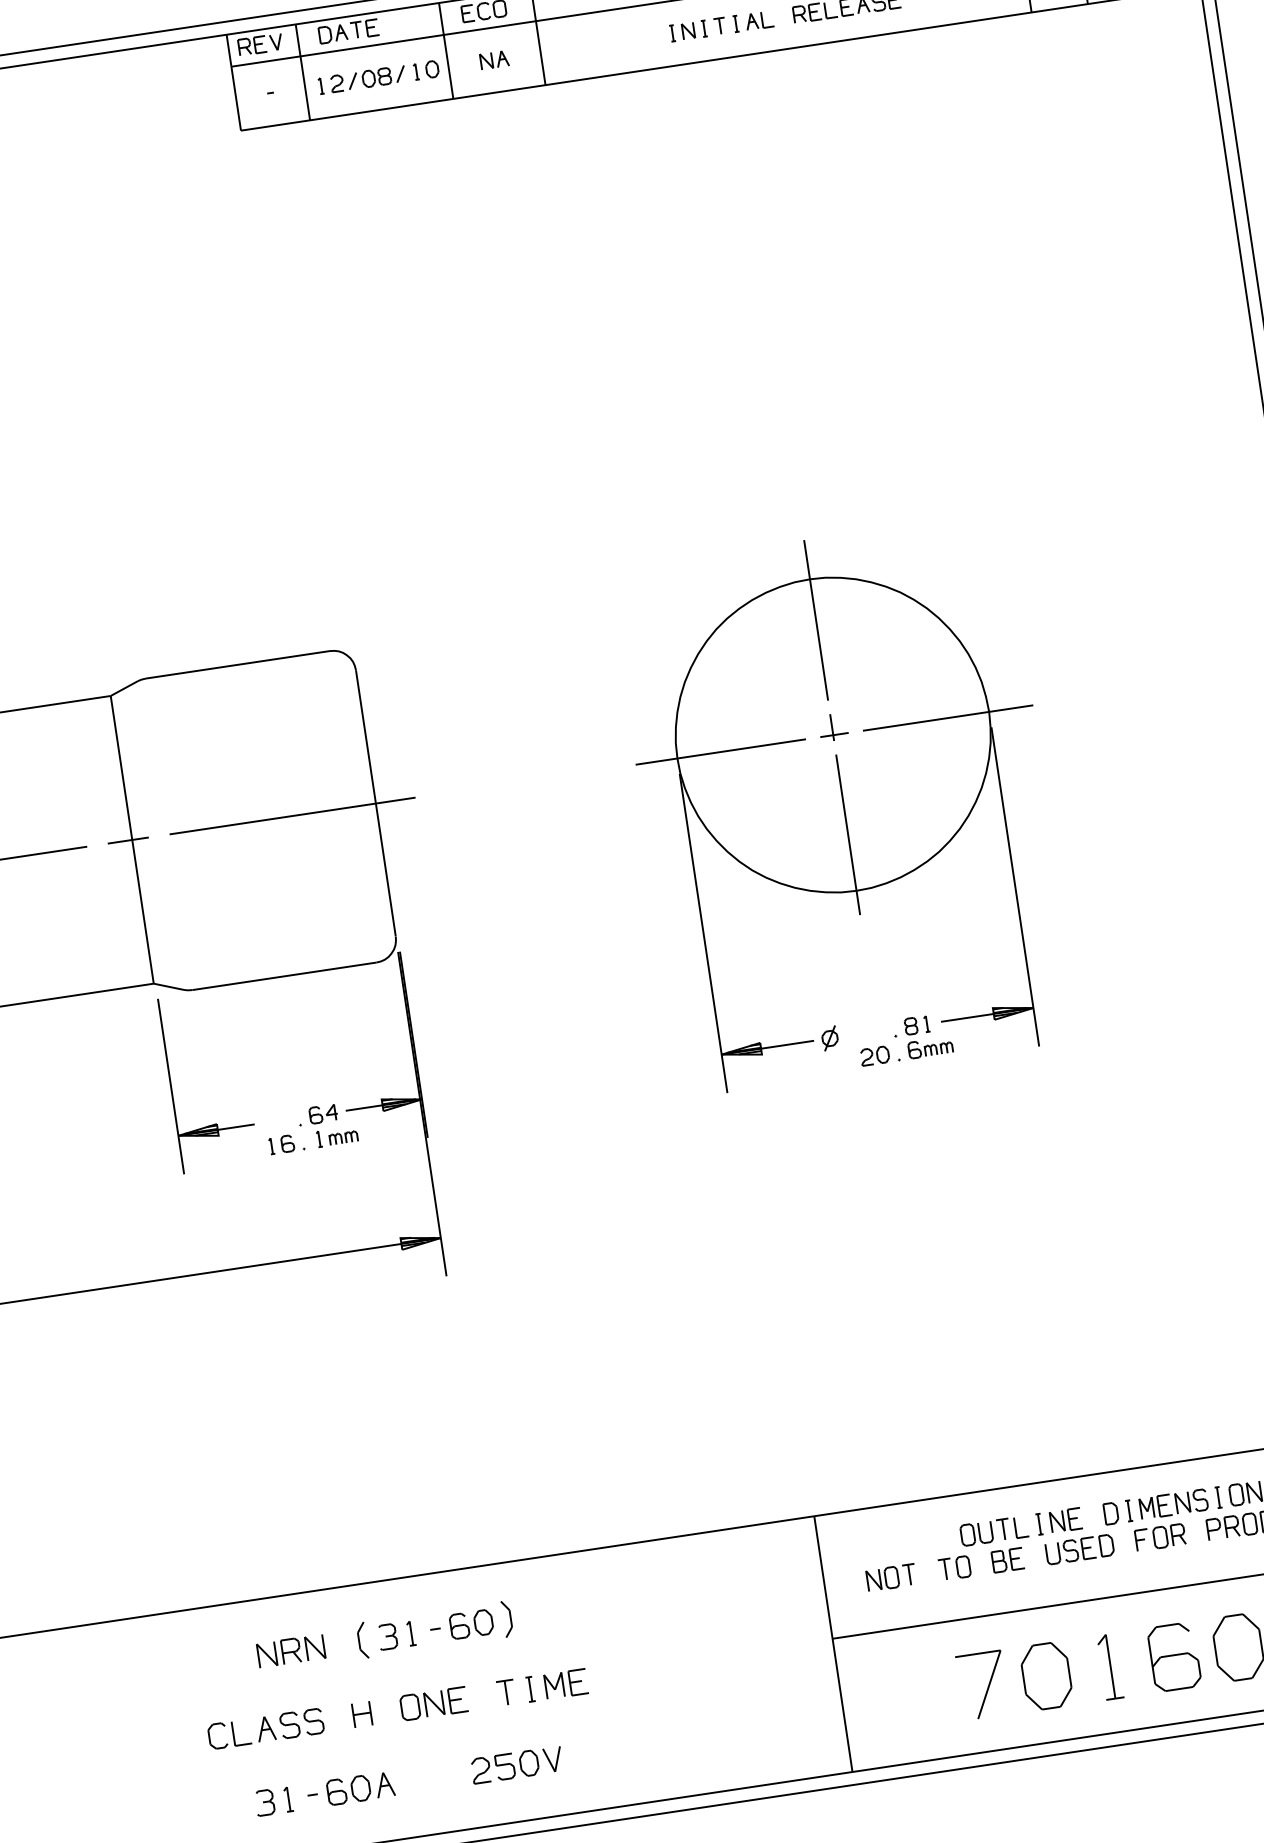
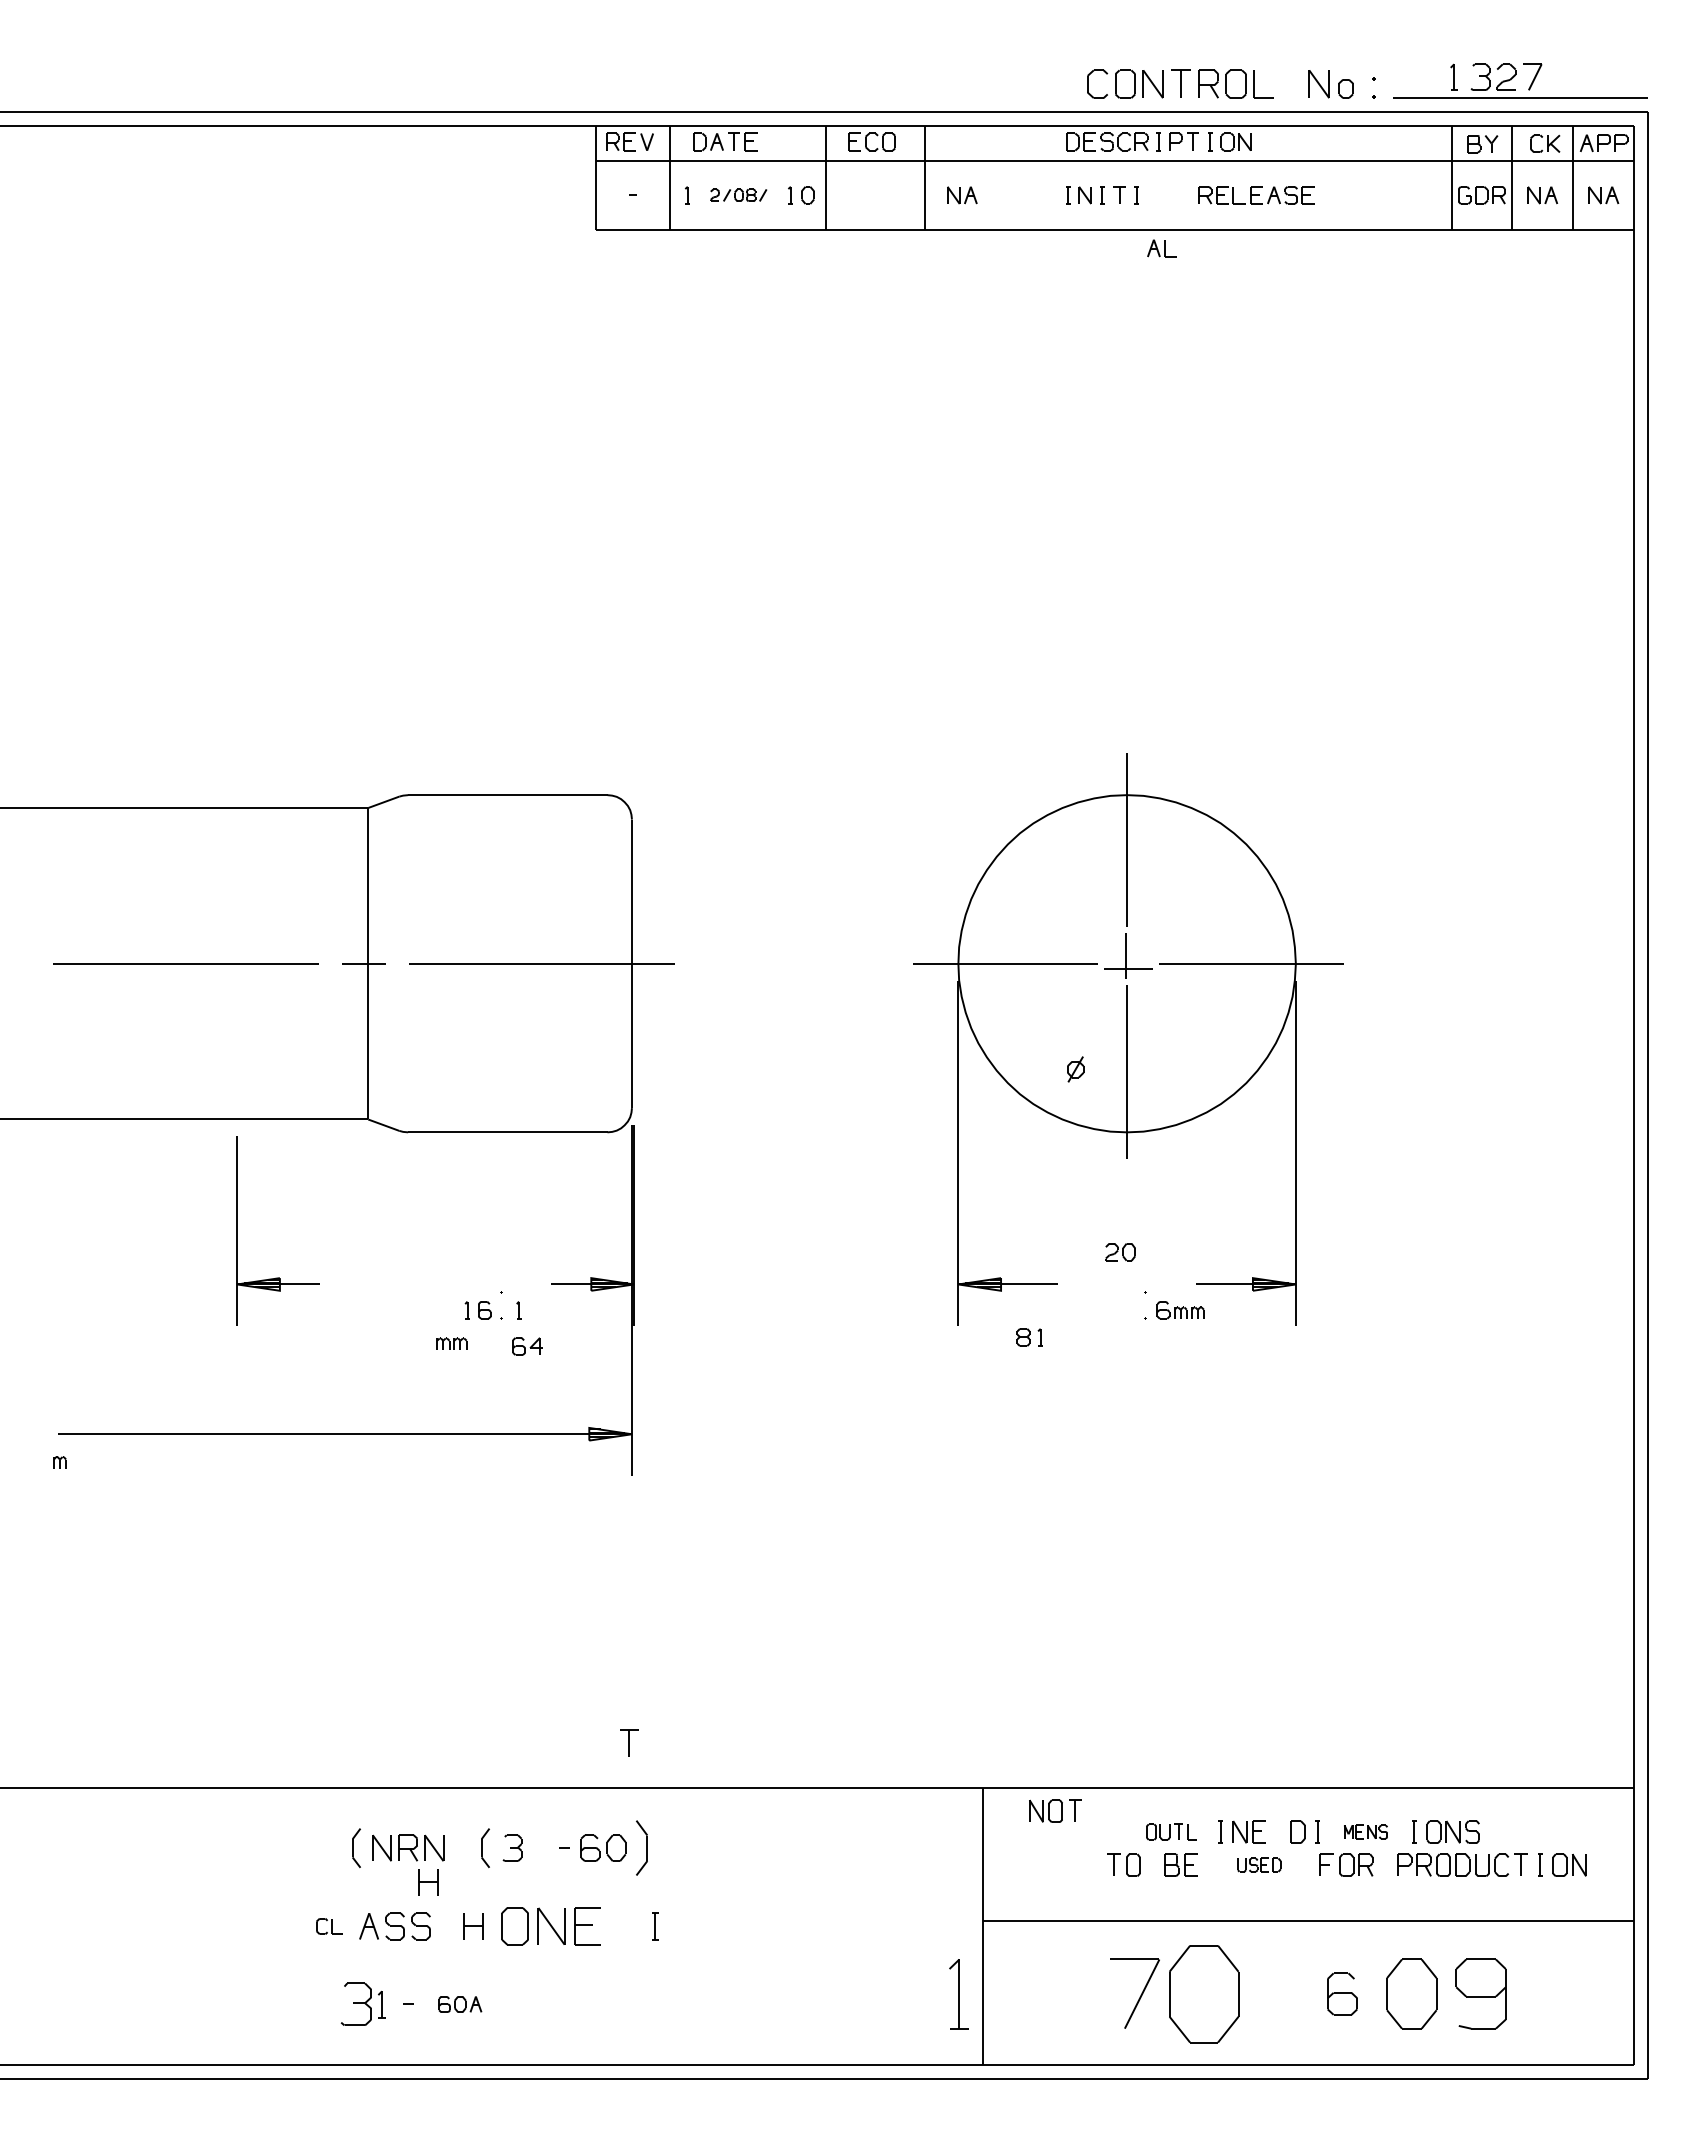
part: (758, 20) -> (1161, 248), moved
part: (494, 60) -> (962, 195), moved
part: (368, 79) -> (738, 195), size x0.7
part: (833, 727) -> (1128, 955), size x1.6
part: (916, 1025) -> (1029, 1337), moved
part: (829, 1038) -> (1075, 1069), moved
part: (875, 1056) -> (1120, 1252), moved
part: (171, 1085) -> (237, 1230), moved
part: (323, 1114) -> (527, 1346), moved
part: (343, 1137) -> (451, 1343), moved
part: (1173, 1503) -> (1365, 1831), size x0.6
part: (994, 1530) -> (1171, 1831), size x0.7
part: (1079, 1548) -> (1259, 1864), size x0.6
part: (891, 1577) -> (1055, 1810), moved
part: (506, 1619) -> (641, 1848), size x1.4
part: (410, 1632) -> (537, 1847), removed
part: (1174, 1656) -> (1342, 1993), size x0.6
part: (243, 1658) -> (356, 1848), added
part: (1109, 1667) -> (958, 1994), moved
part: (1045, 1675) -> (1203, 1993), size x1.4
part: (314, 1680) -> (428, 1882), added
part: (565, 1684) -> (693, 1926), removed
part: (506, 1692) -> (629, 1742), moved
part: (433, 1704) -> (550, 1926), size x1.4
part: (229, 1734) -> (329, 1926), size x0.6
part: (517, 1765) -> (629, 2004), removed
part: (361, 1788) -> (460, 2004), size x0.6
part: (264, 1802) -> (355, 2004), size x1.6

